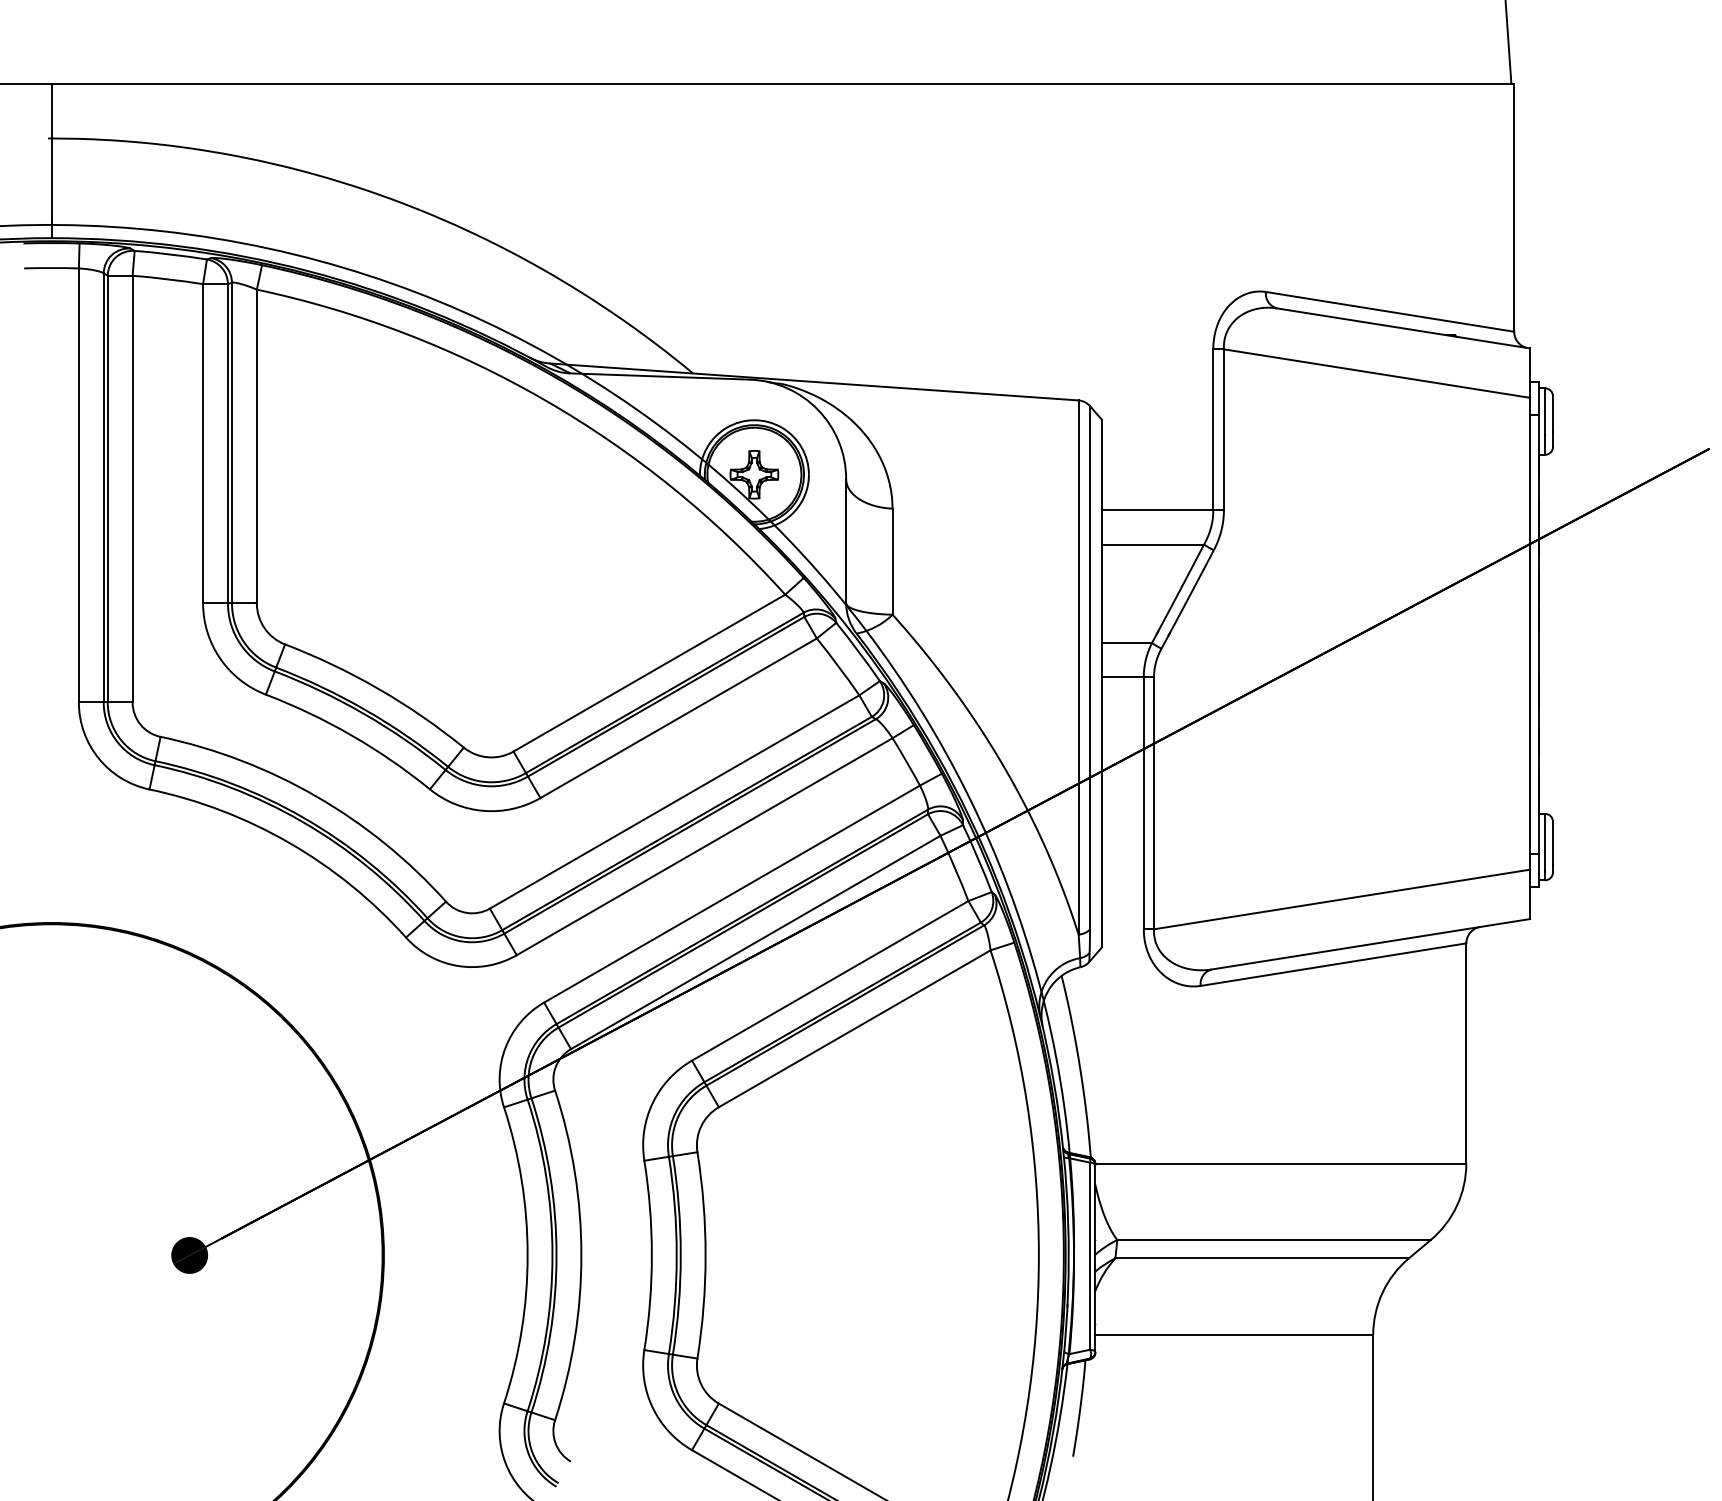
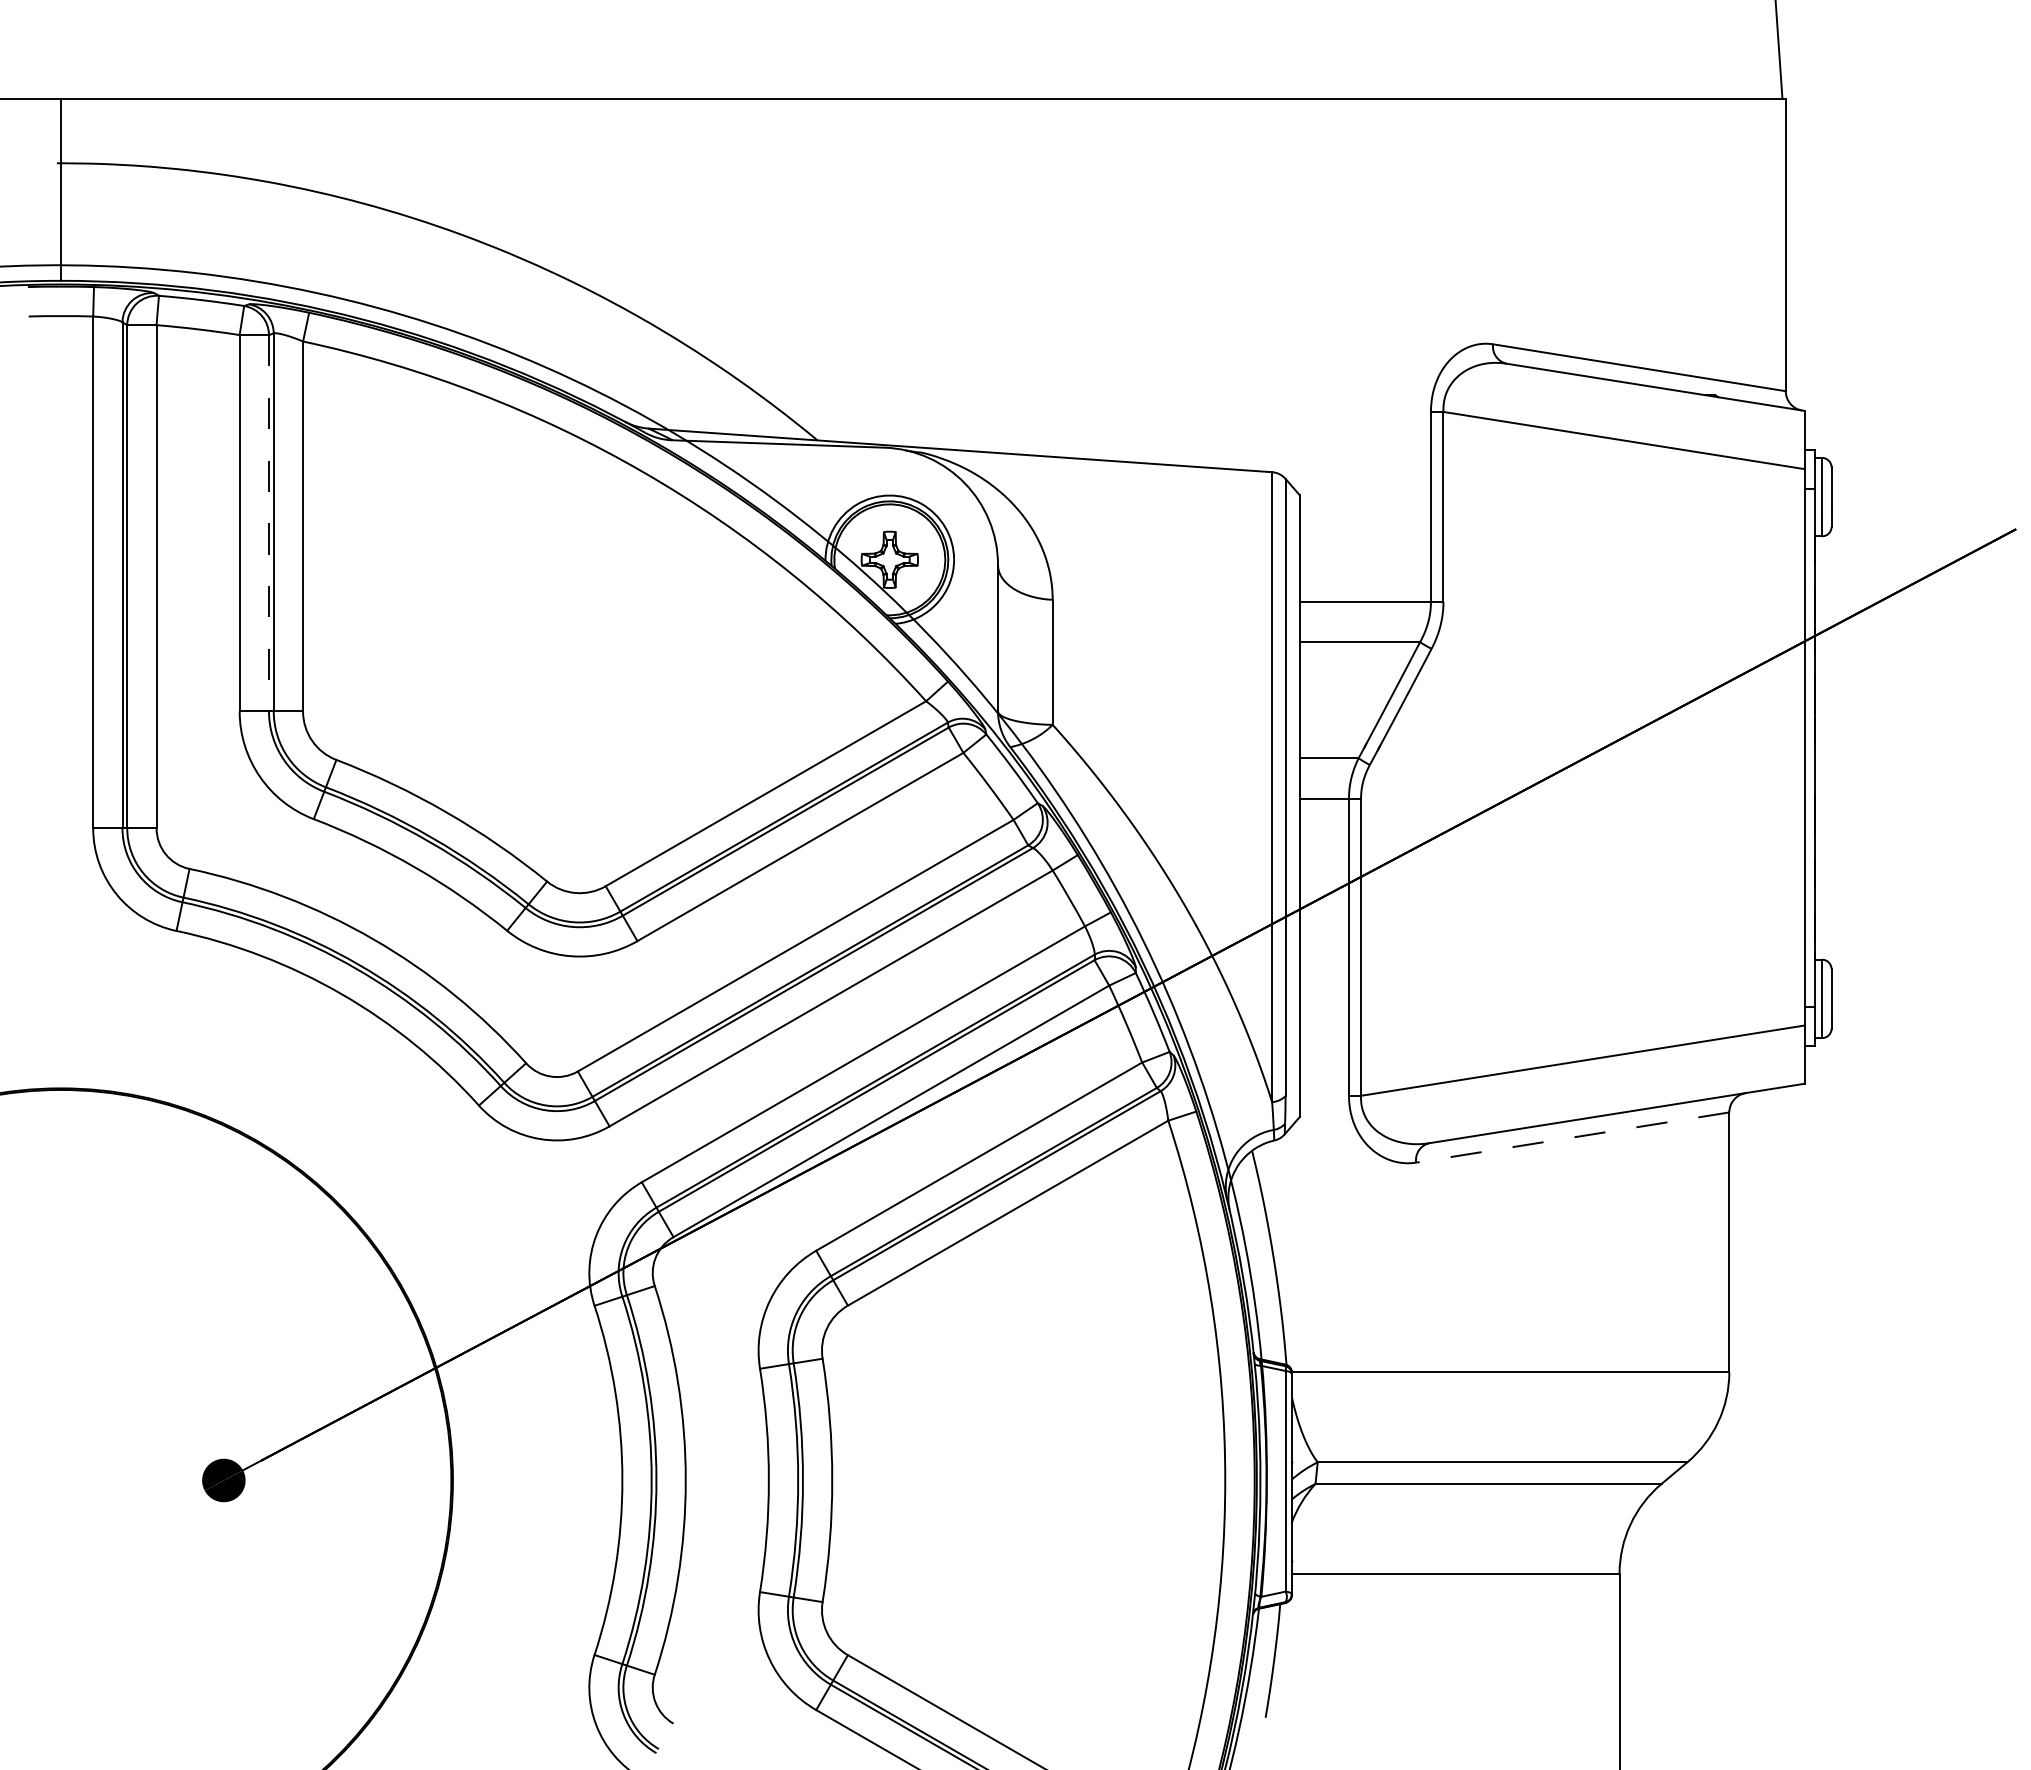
line: (228, 443) -> (269, 523), solid -> dashed
line: (1333, 964) -> (1572, 1137), solid -> dashed

